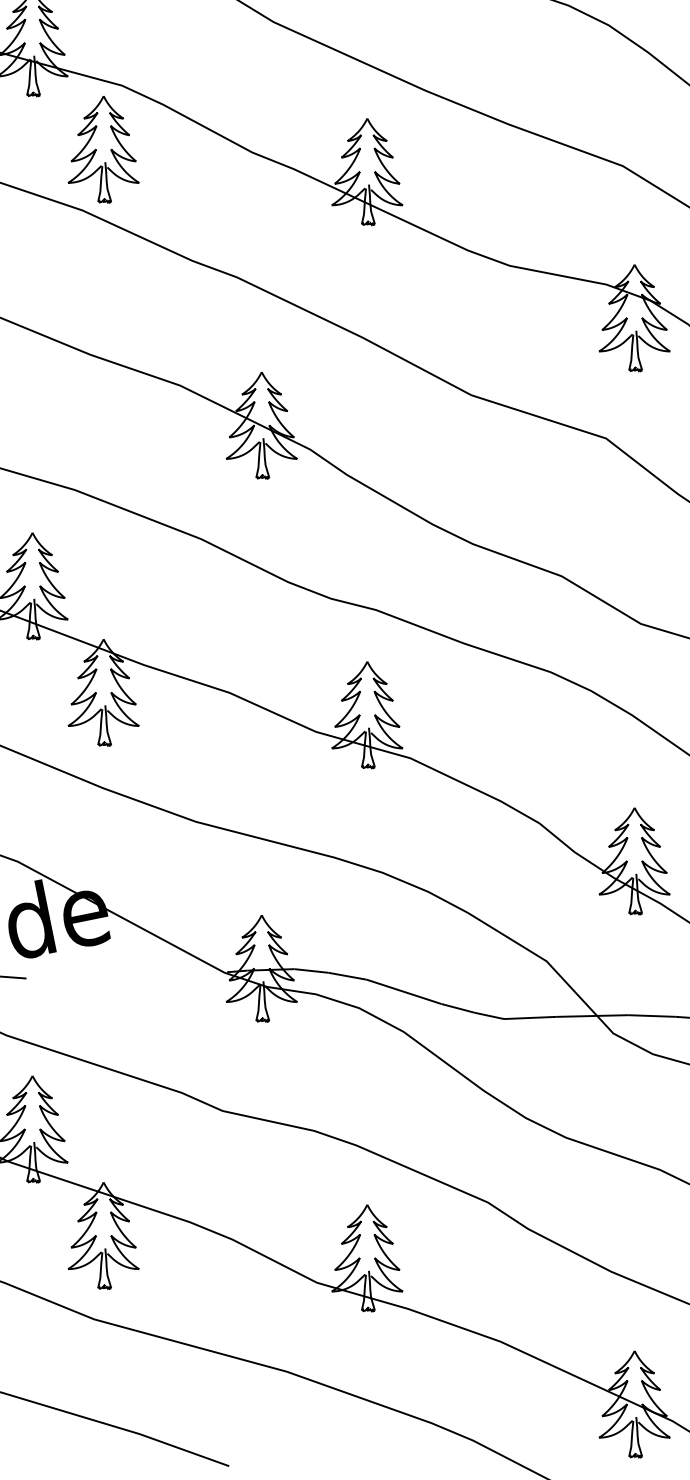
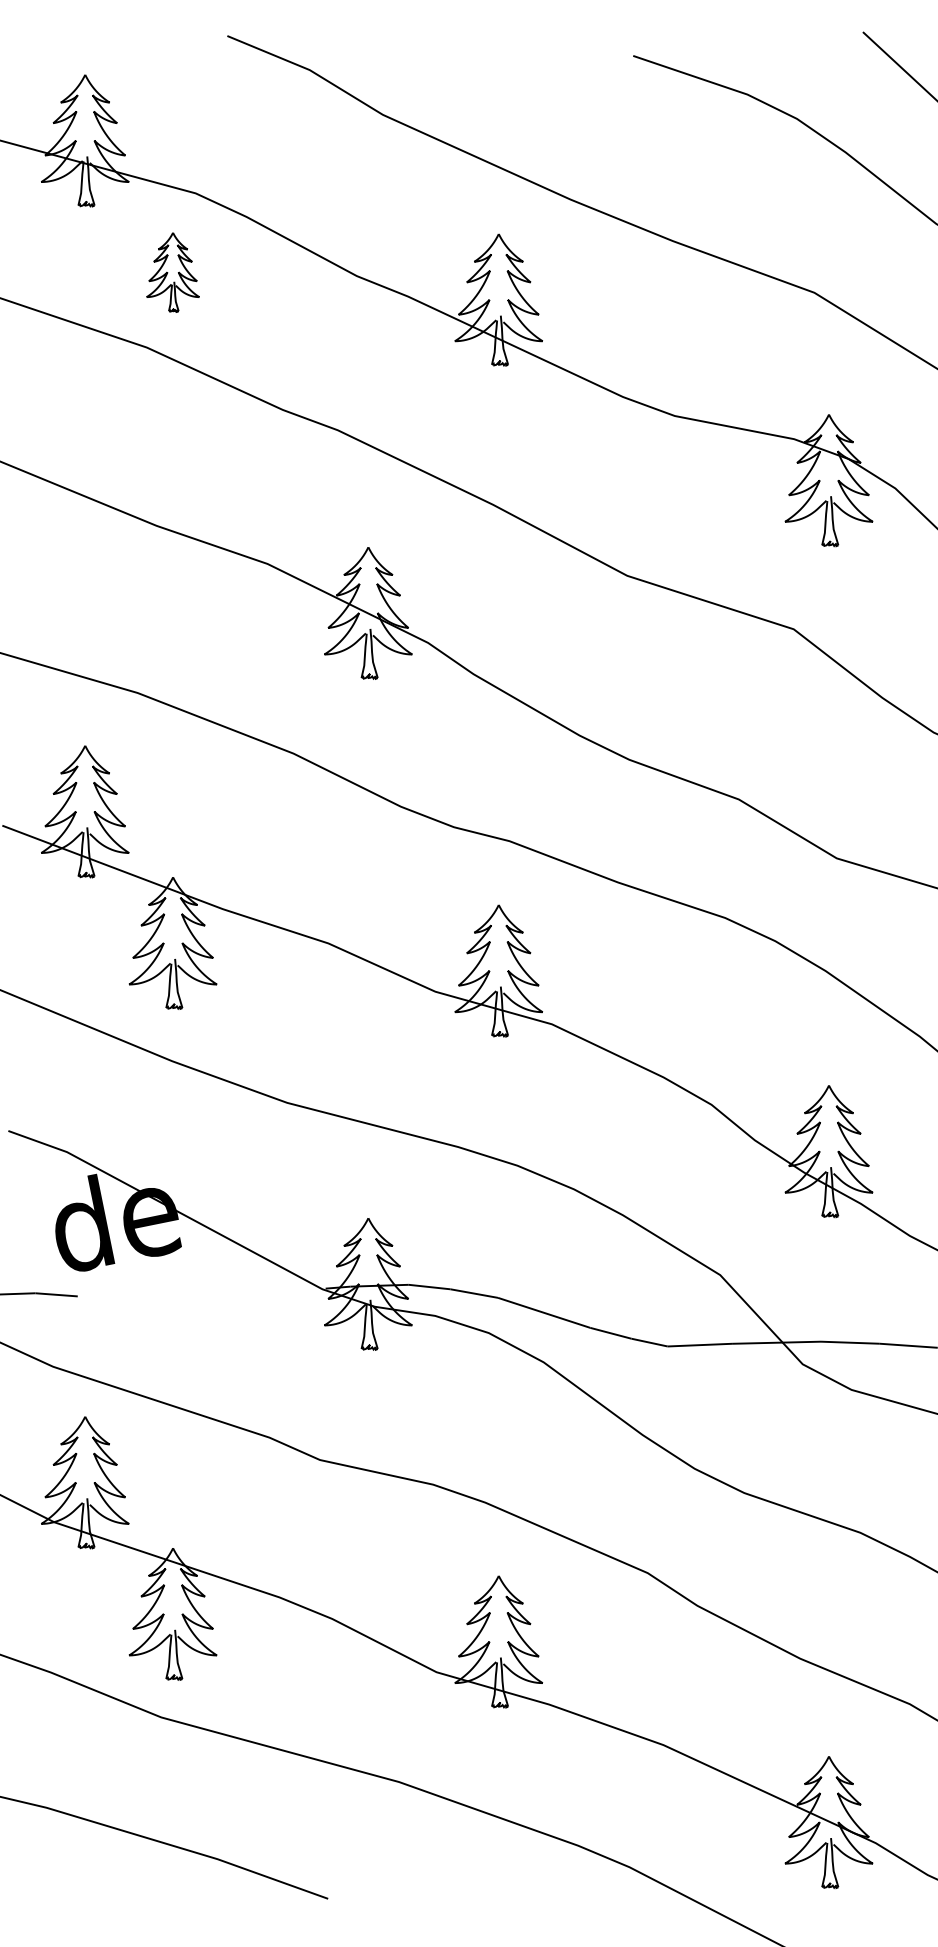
part: (103, 149) -> (172, 272), size x0.6

